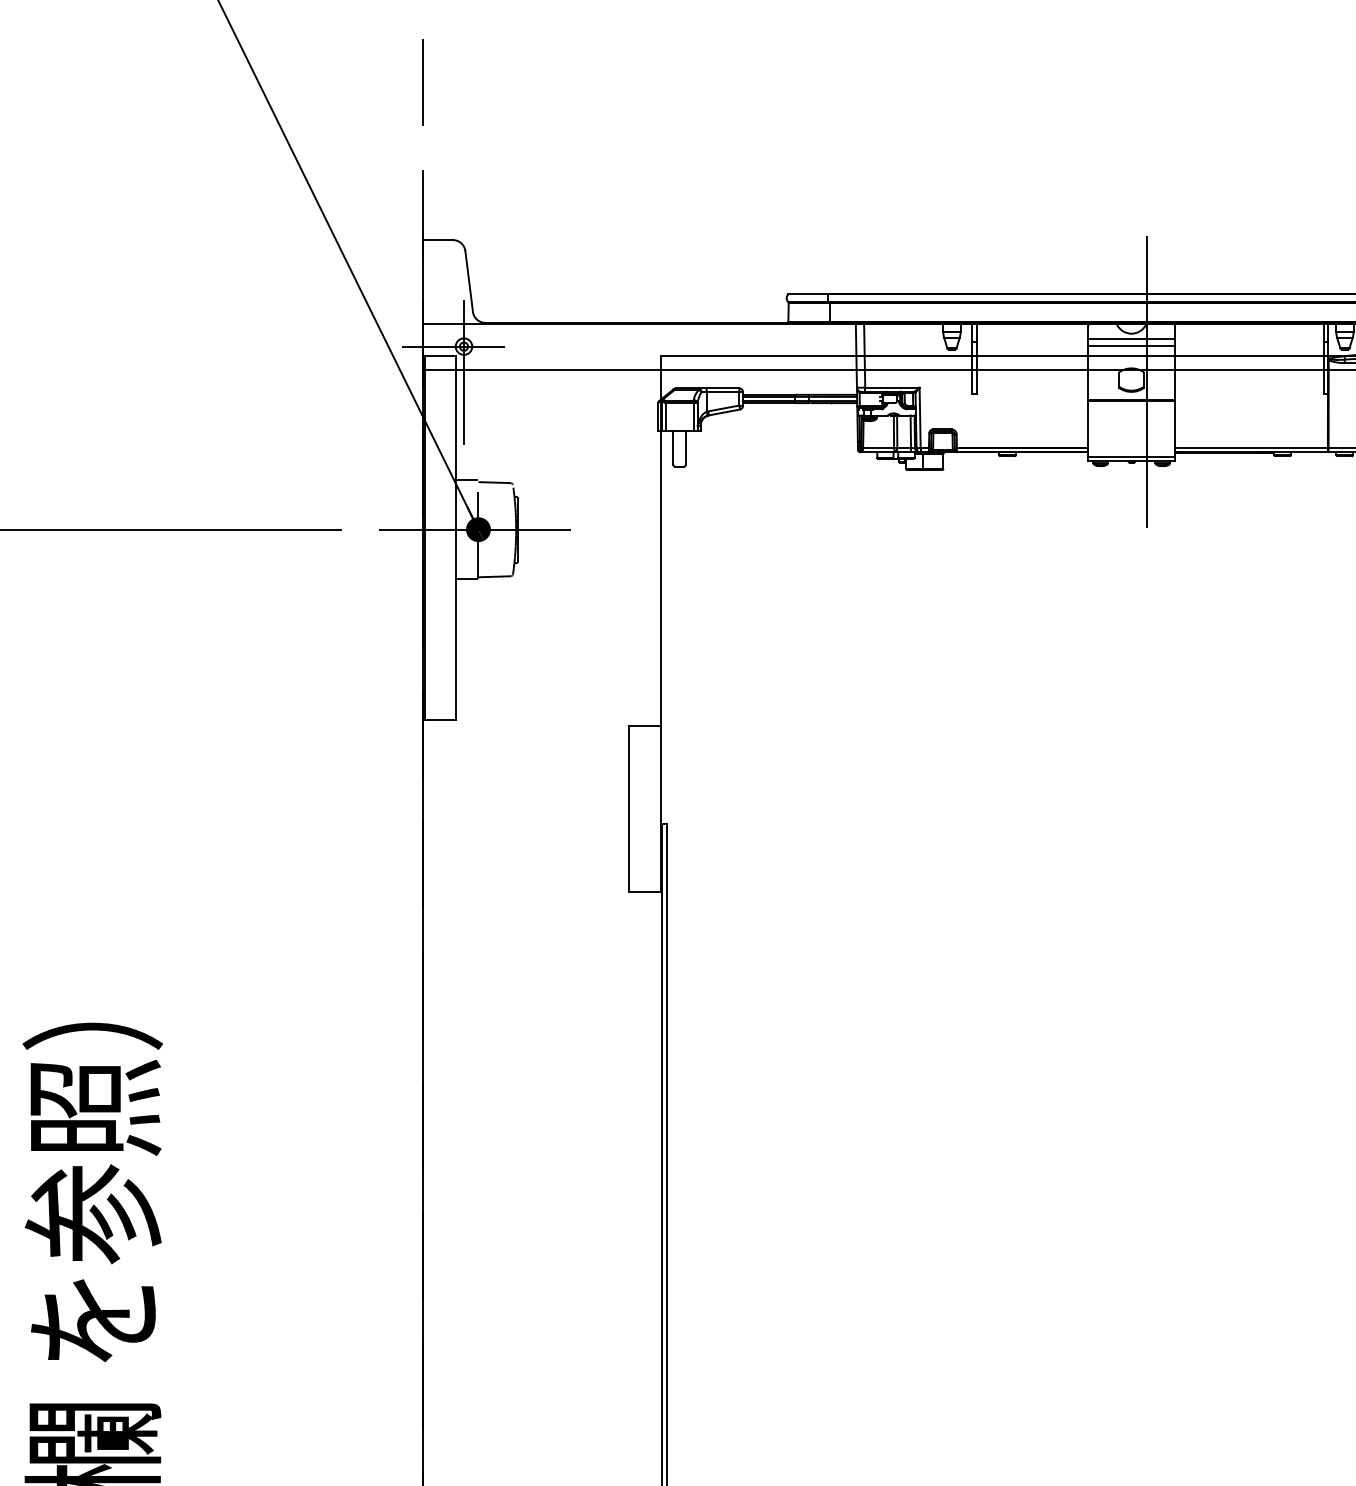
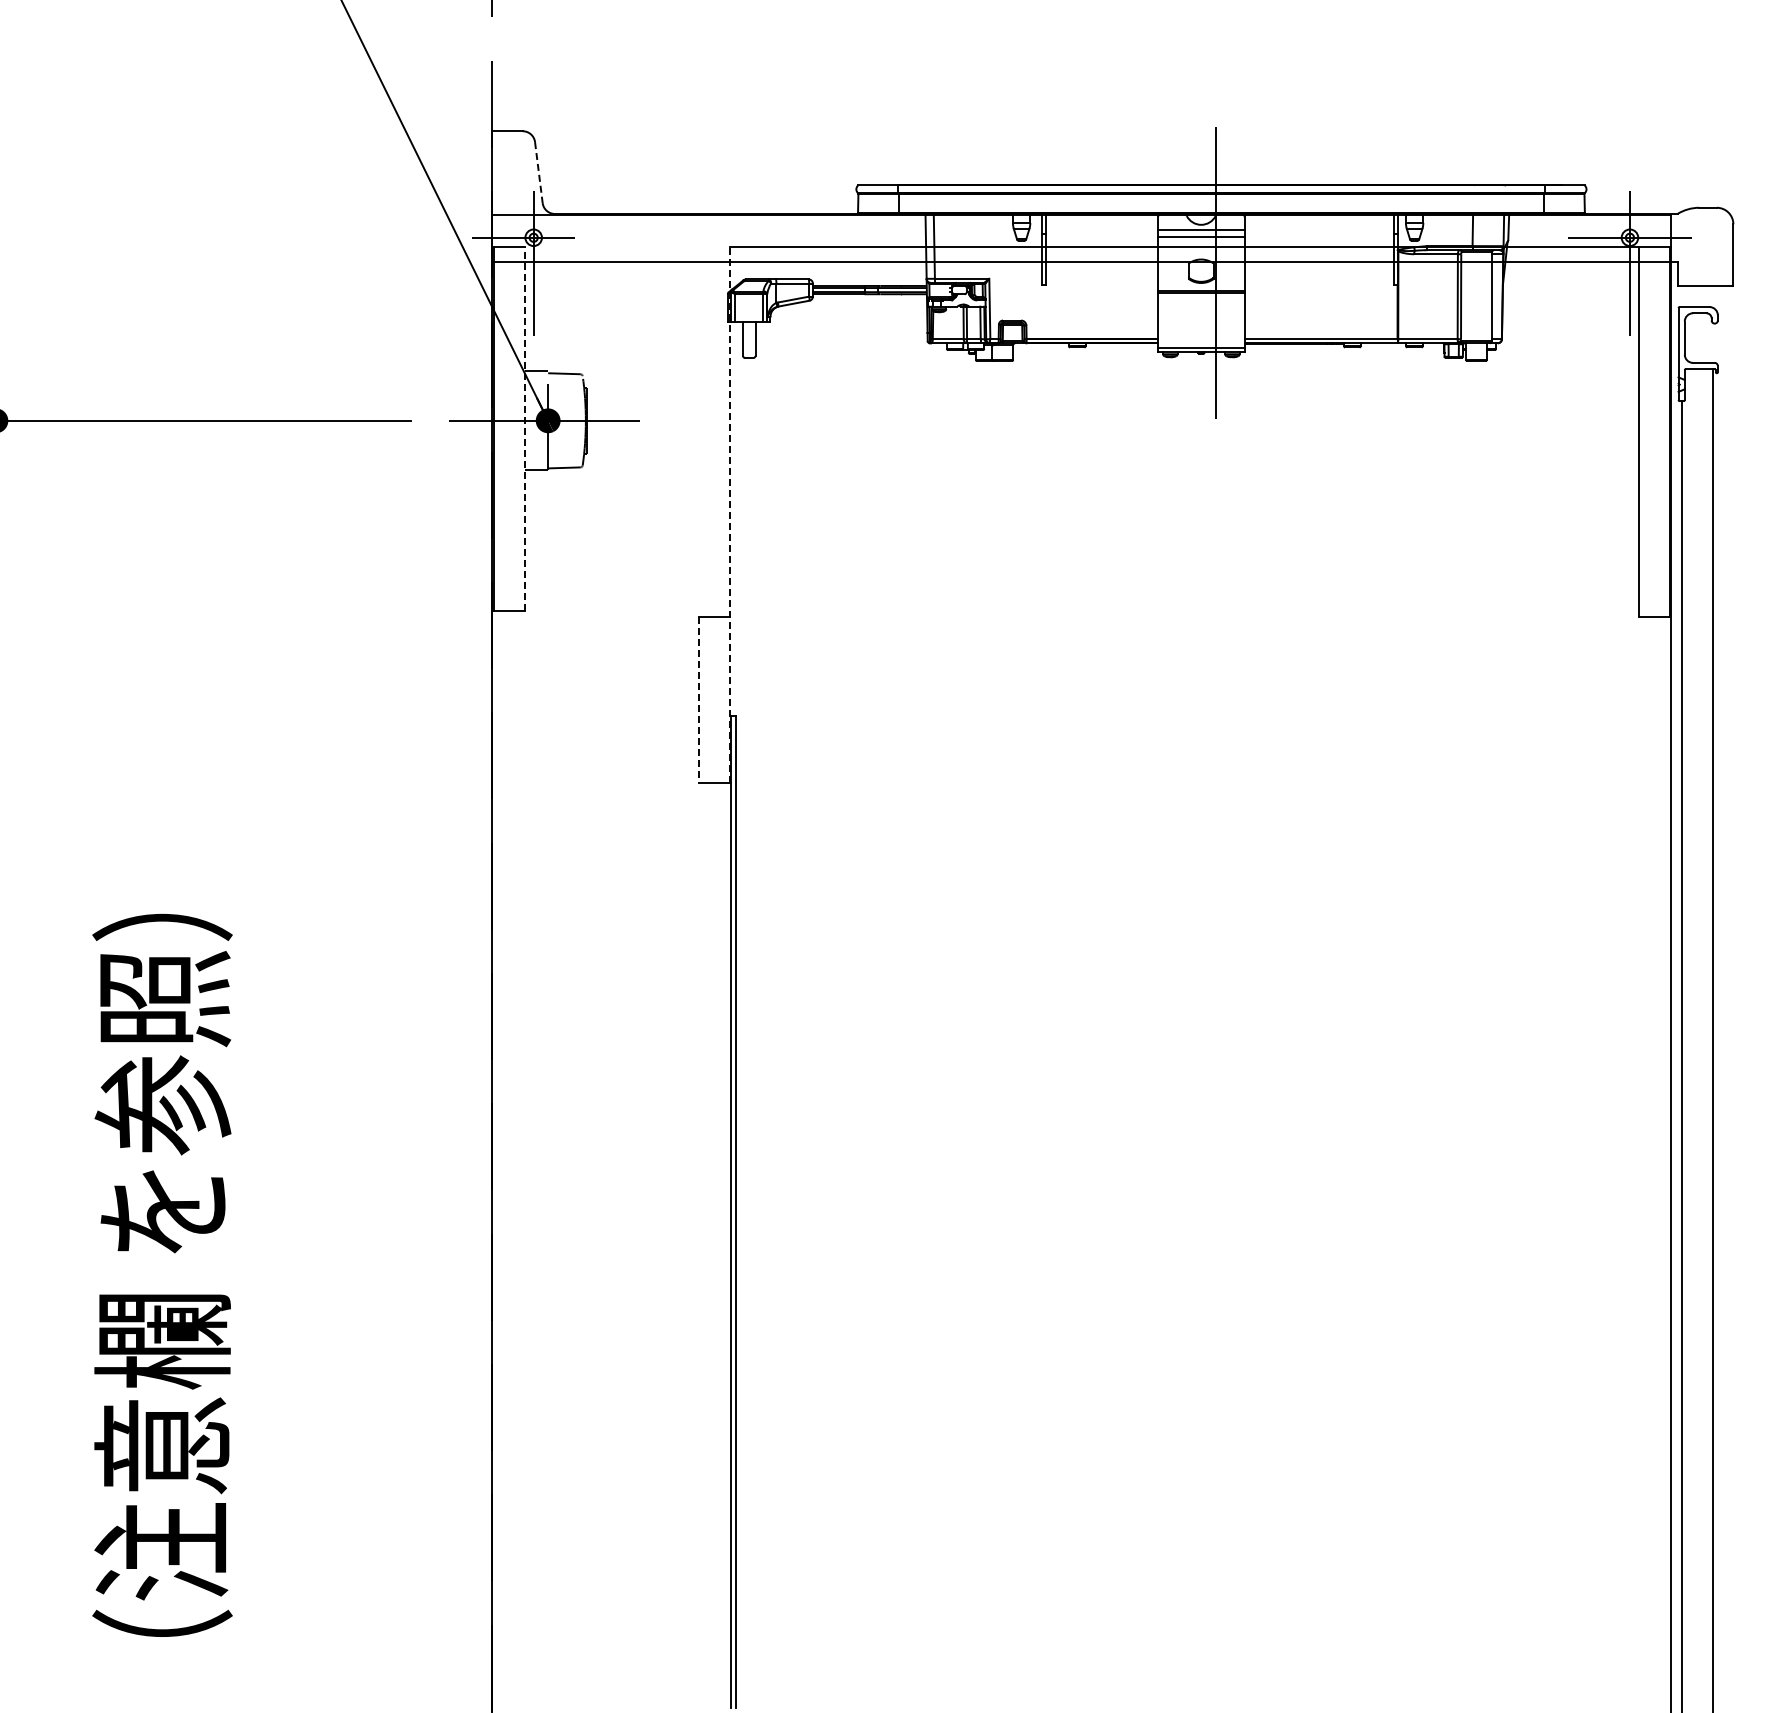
line: (468, 281) -> (538, 172), solid -> dashed
line: (455, 537) -> (525, 428), solid -> dashed
line: (660, 623) -> (730, 514), solid -> dashed
line: (629, 809) -> (699, 700), solid -> dashed

